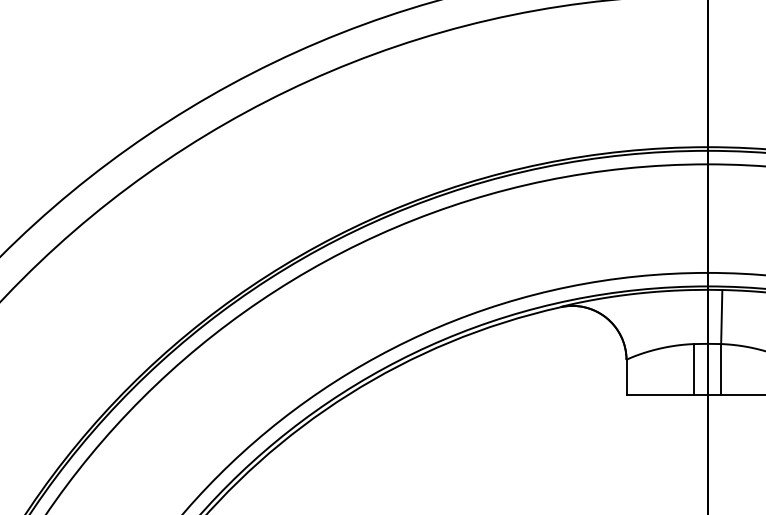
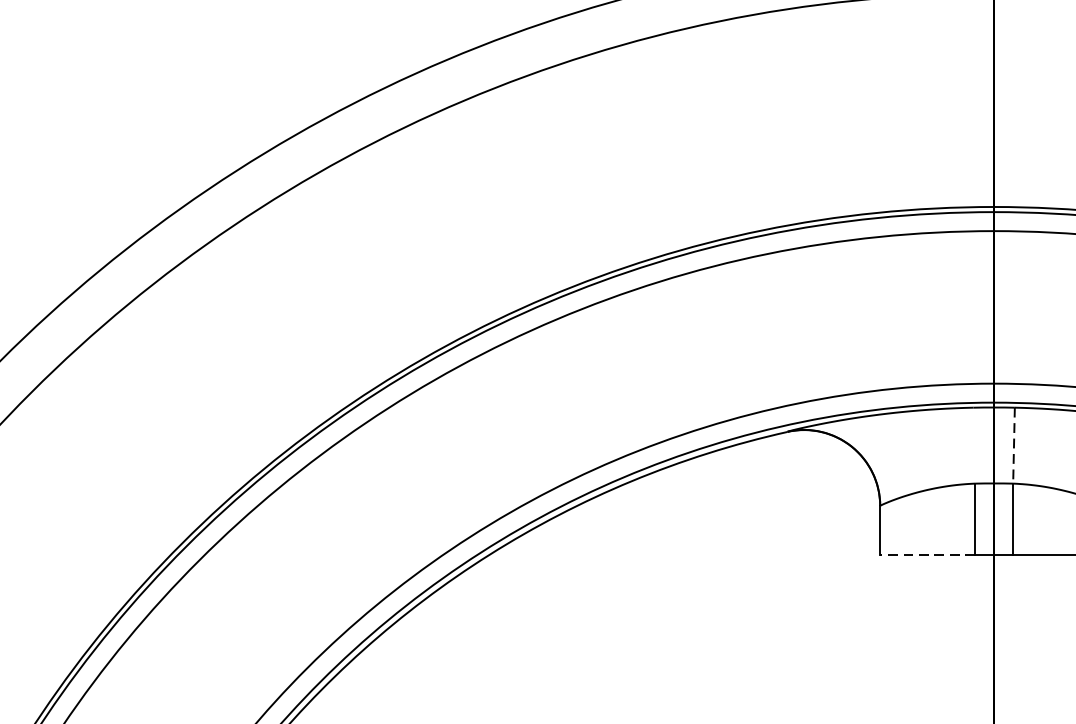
line: (721, 317) -> (1013, 446), solid -> dashed
line: (660, 394) -> (927, 554), solid -> dashed

